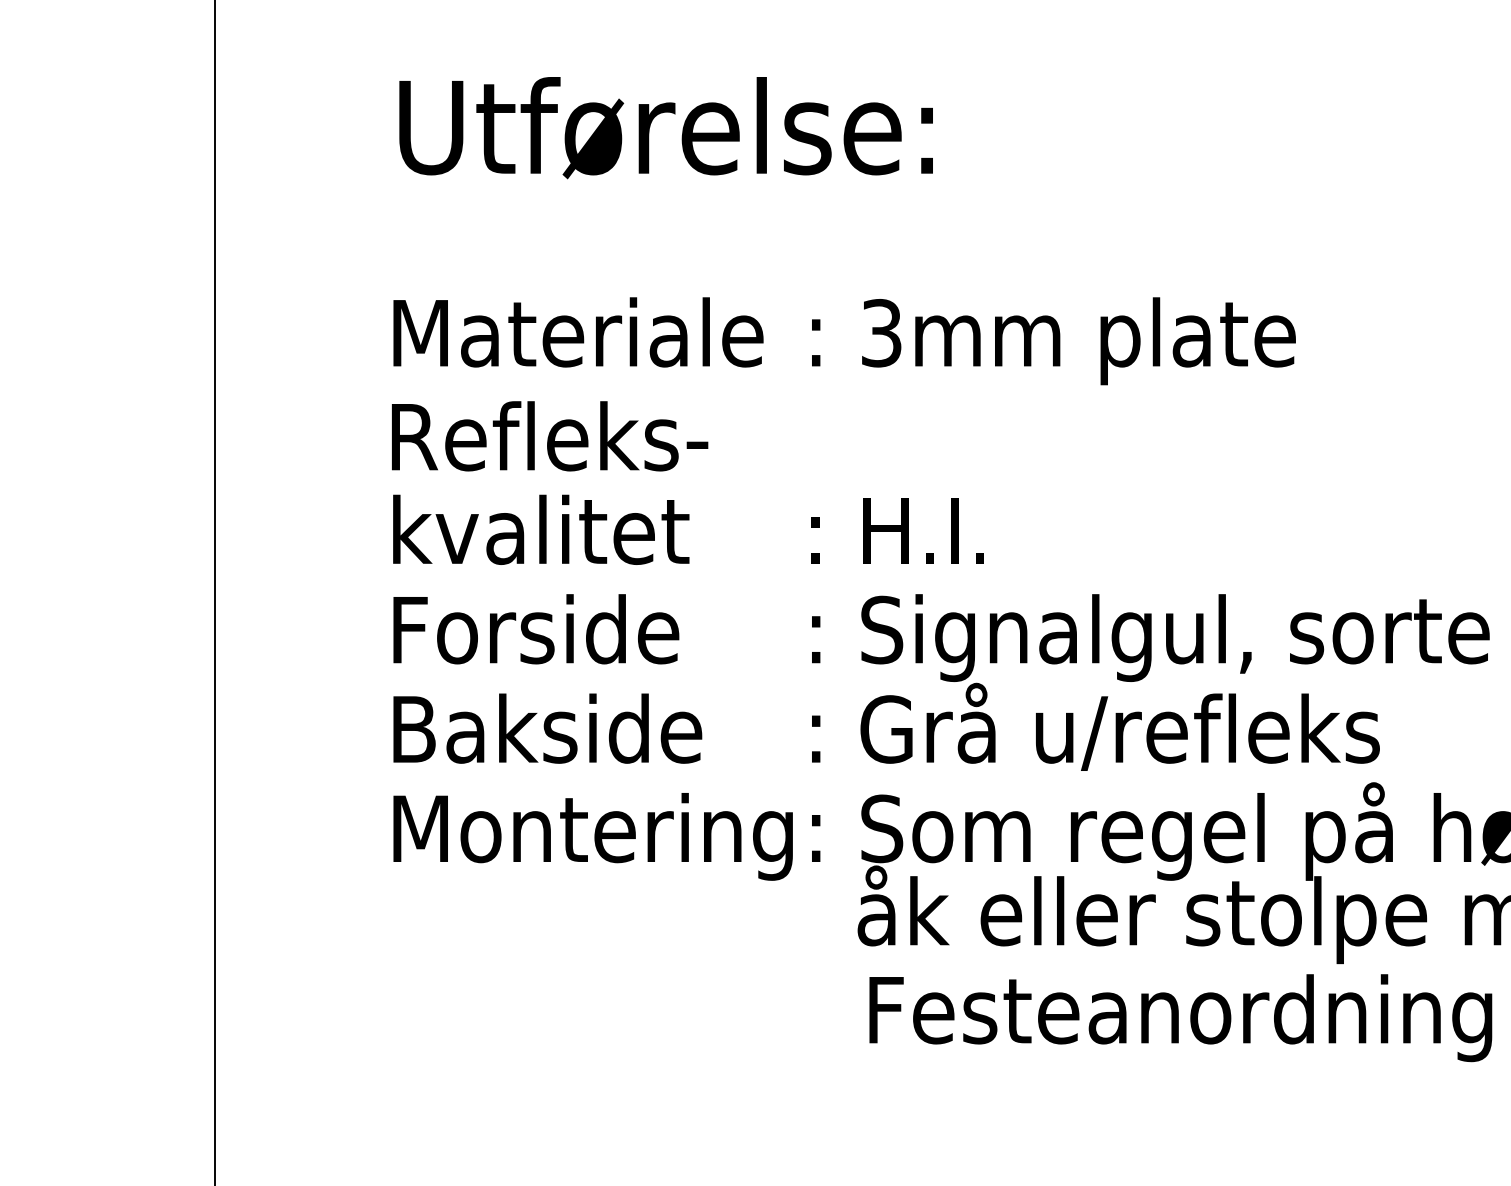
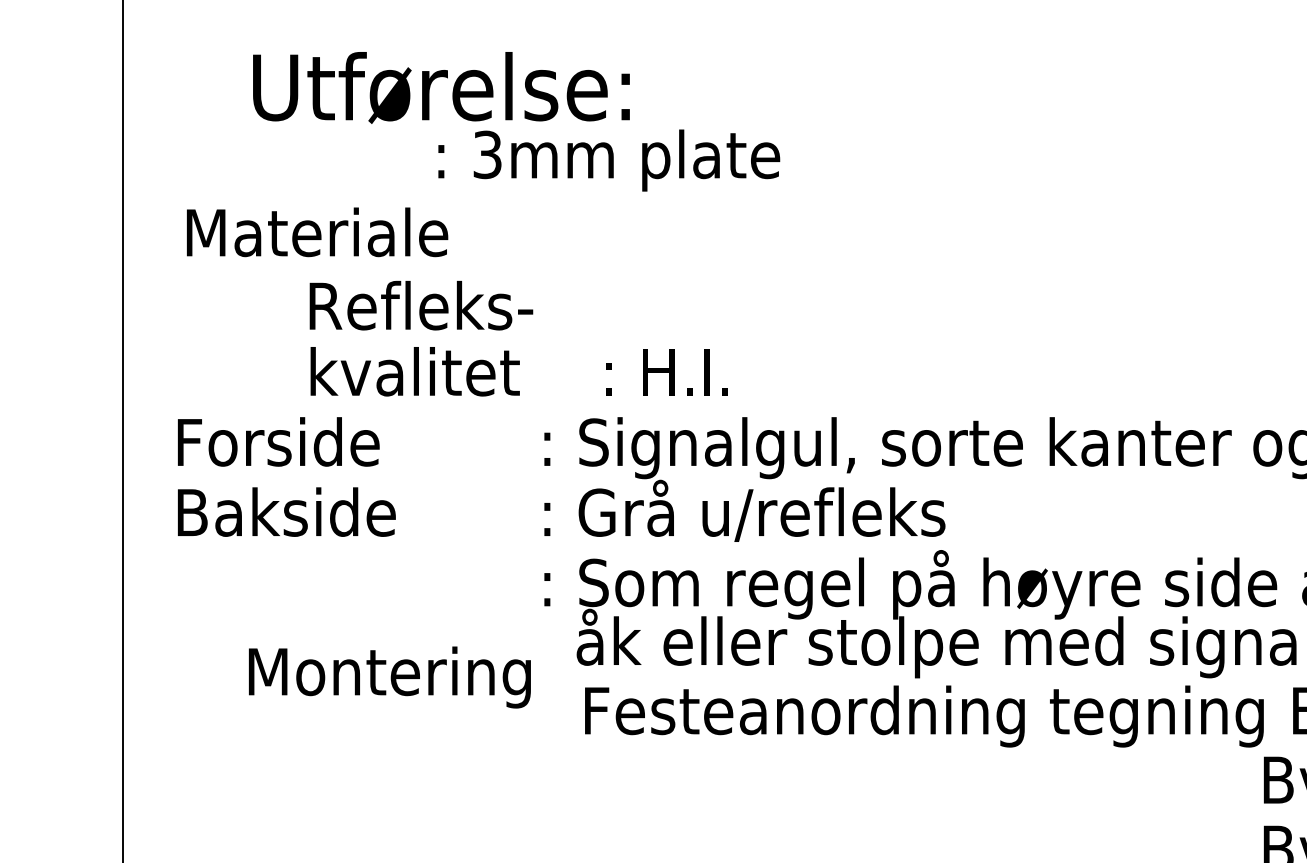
text: (578, 332) -> (317, 232), moved
text: (1054, 341) -> (609, 160), moved
text: (687, 482) -> (518, 338), moved
text: (535, 628) -> (278, 441), moved
text: (547, 727) -> (286, 511), moved
text: (592, 836) -> (389, 677), moved

